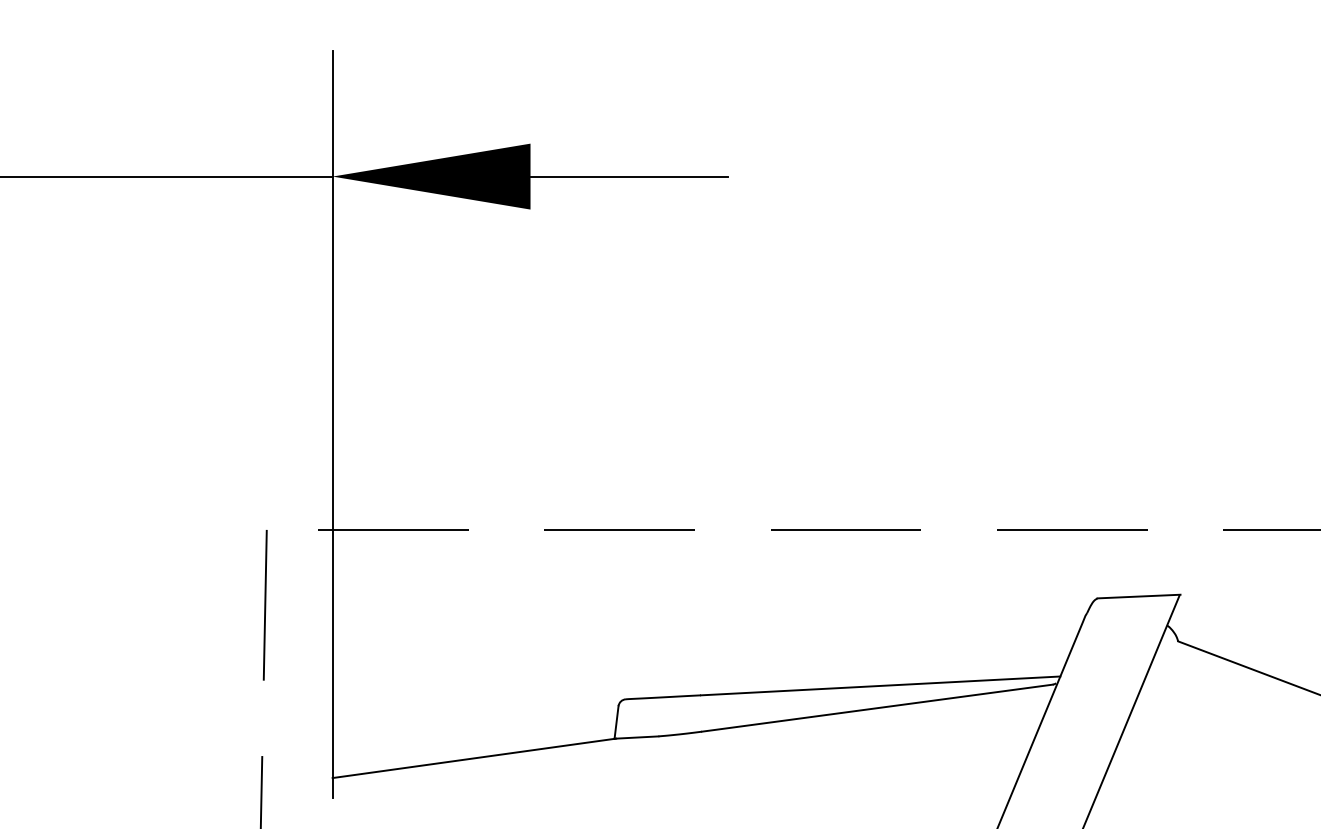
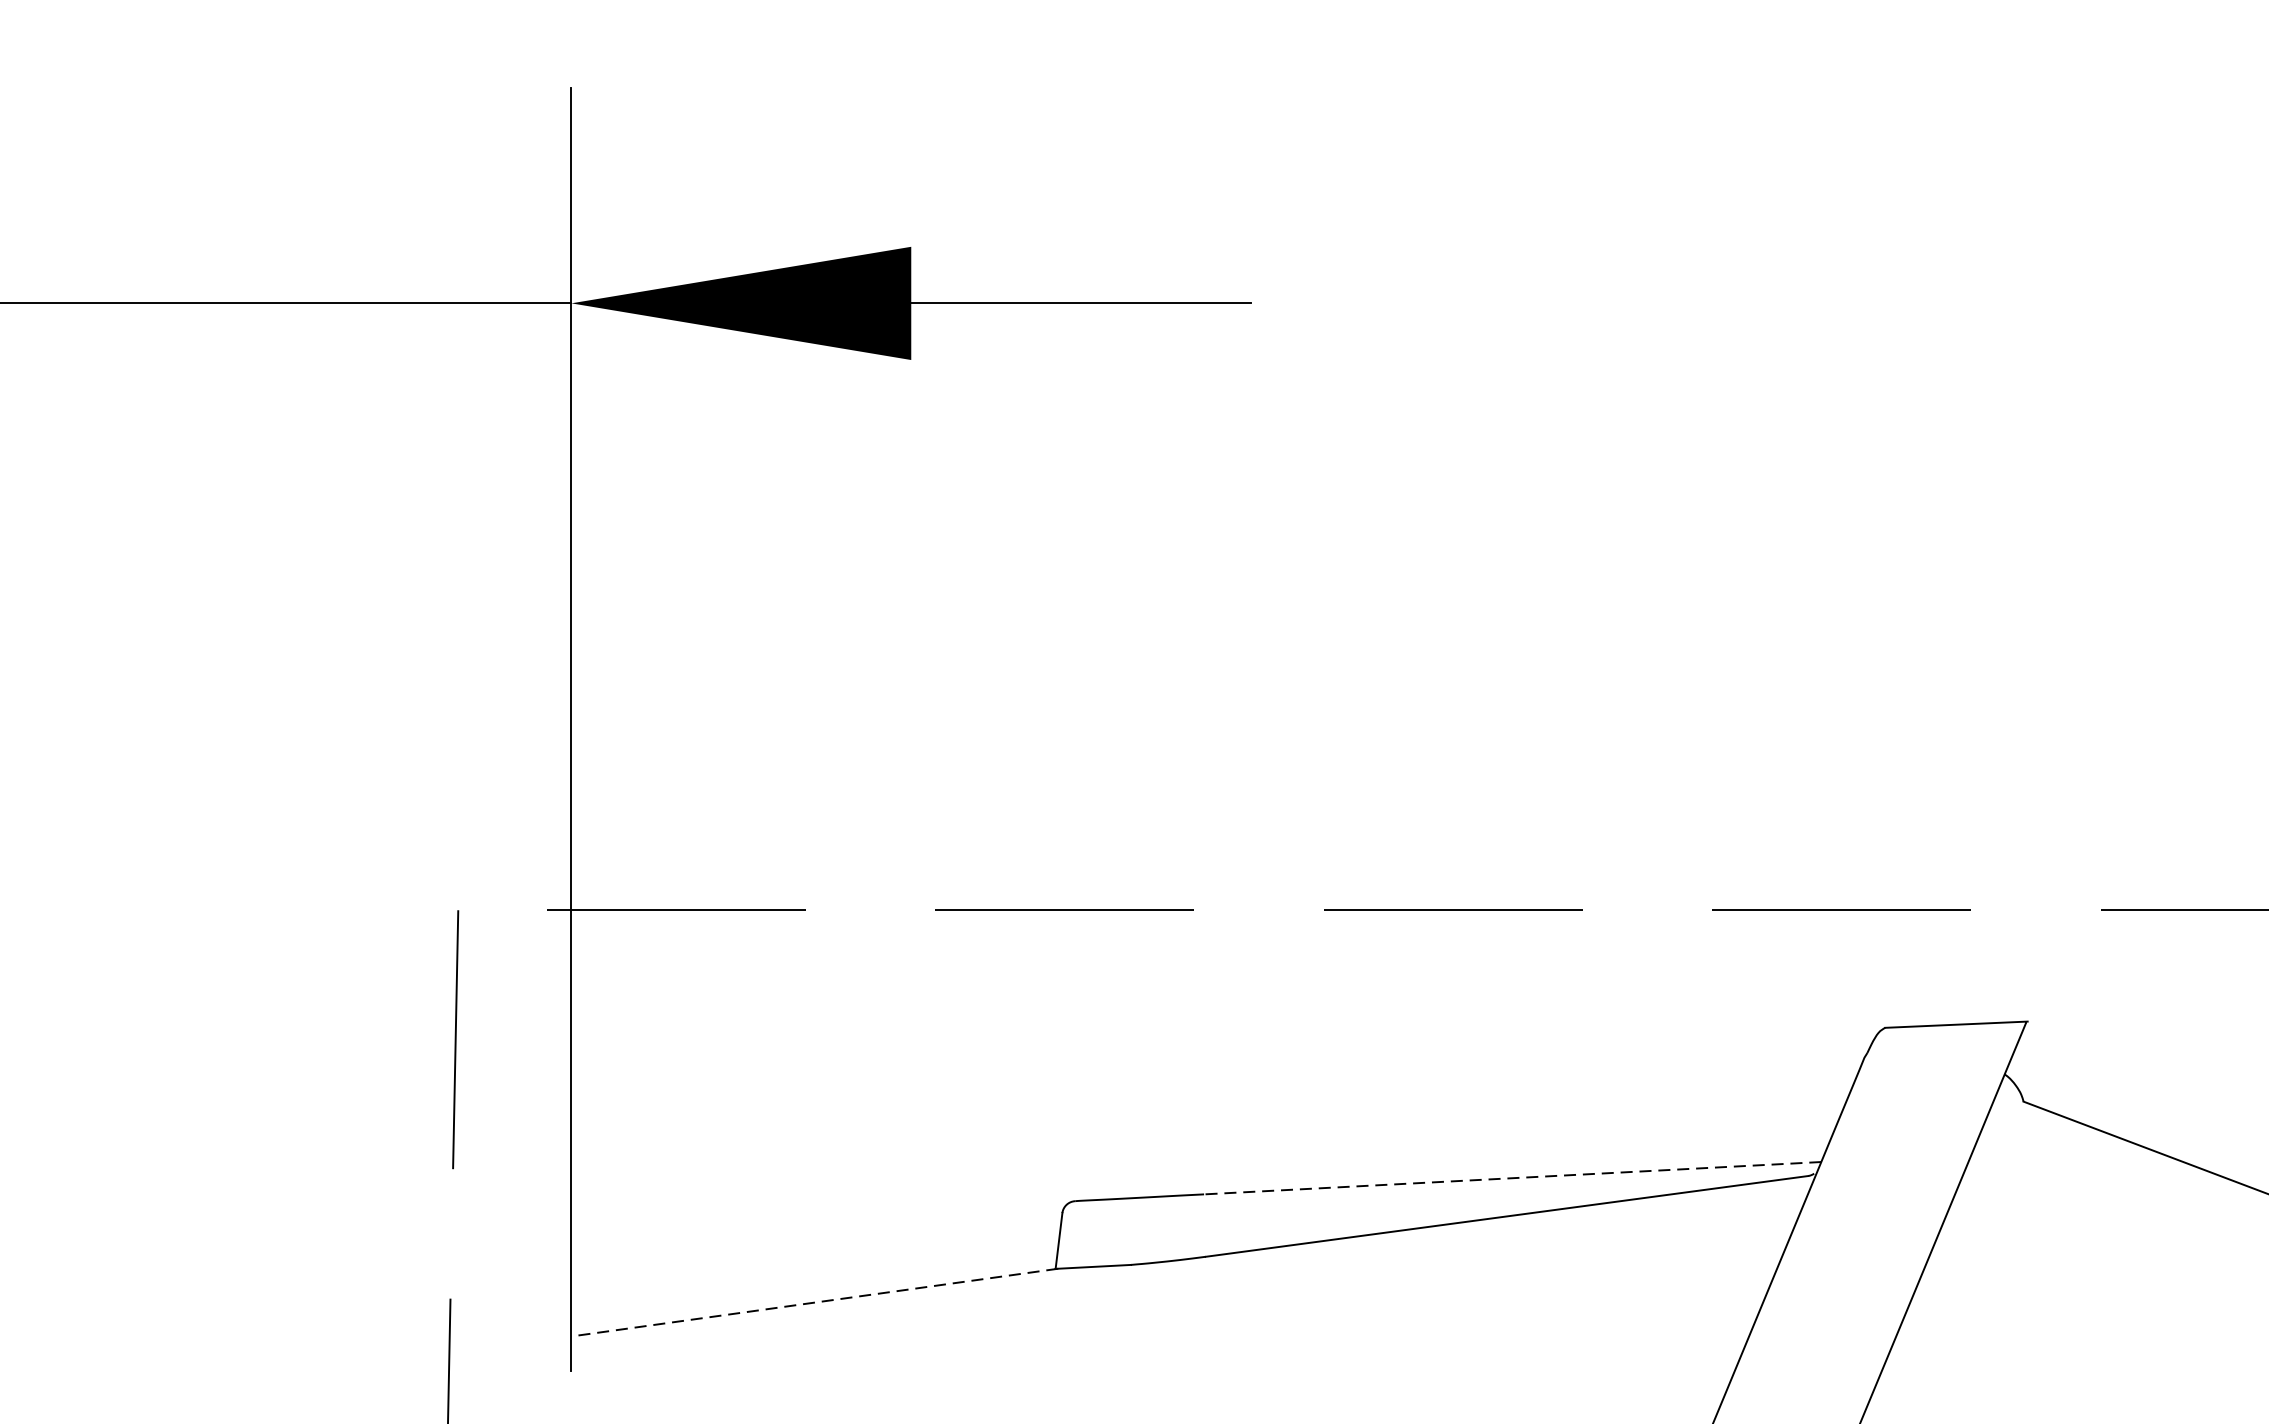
line: (880, 685) -> (1512, 1177), solid -> dashed
line: (473, 758) -> (813, 1302), solid -> dashed

